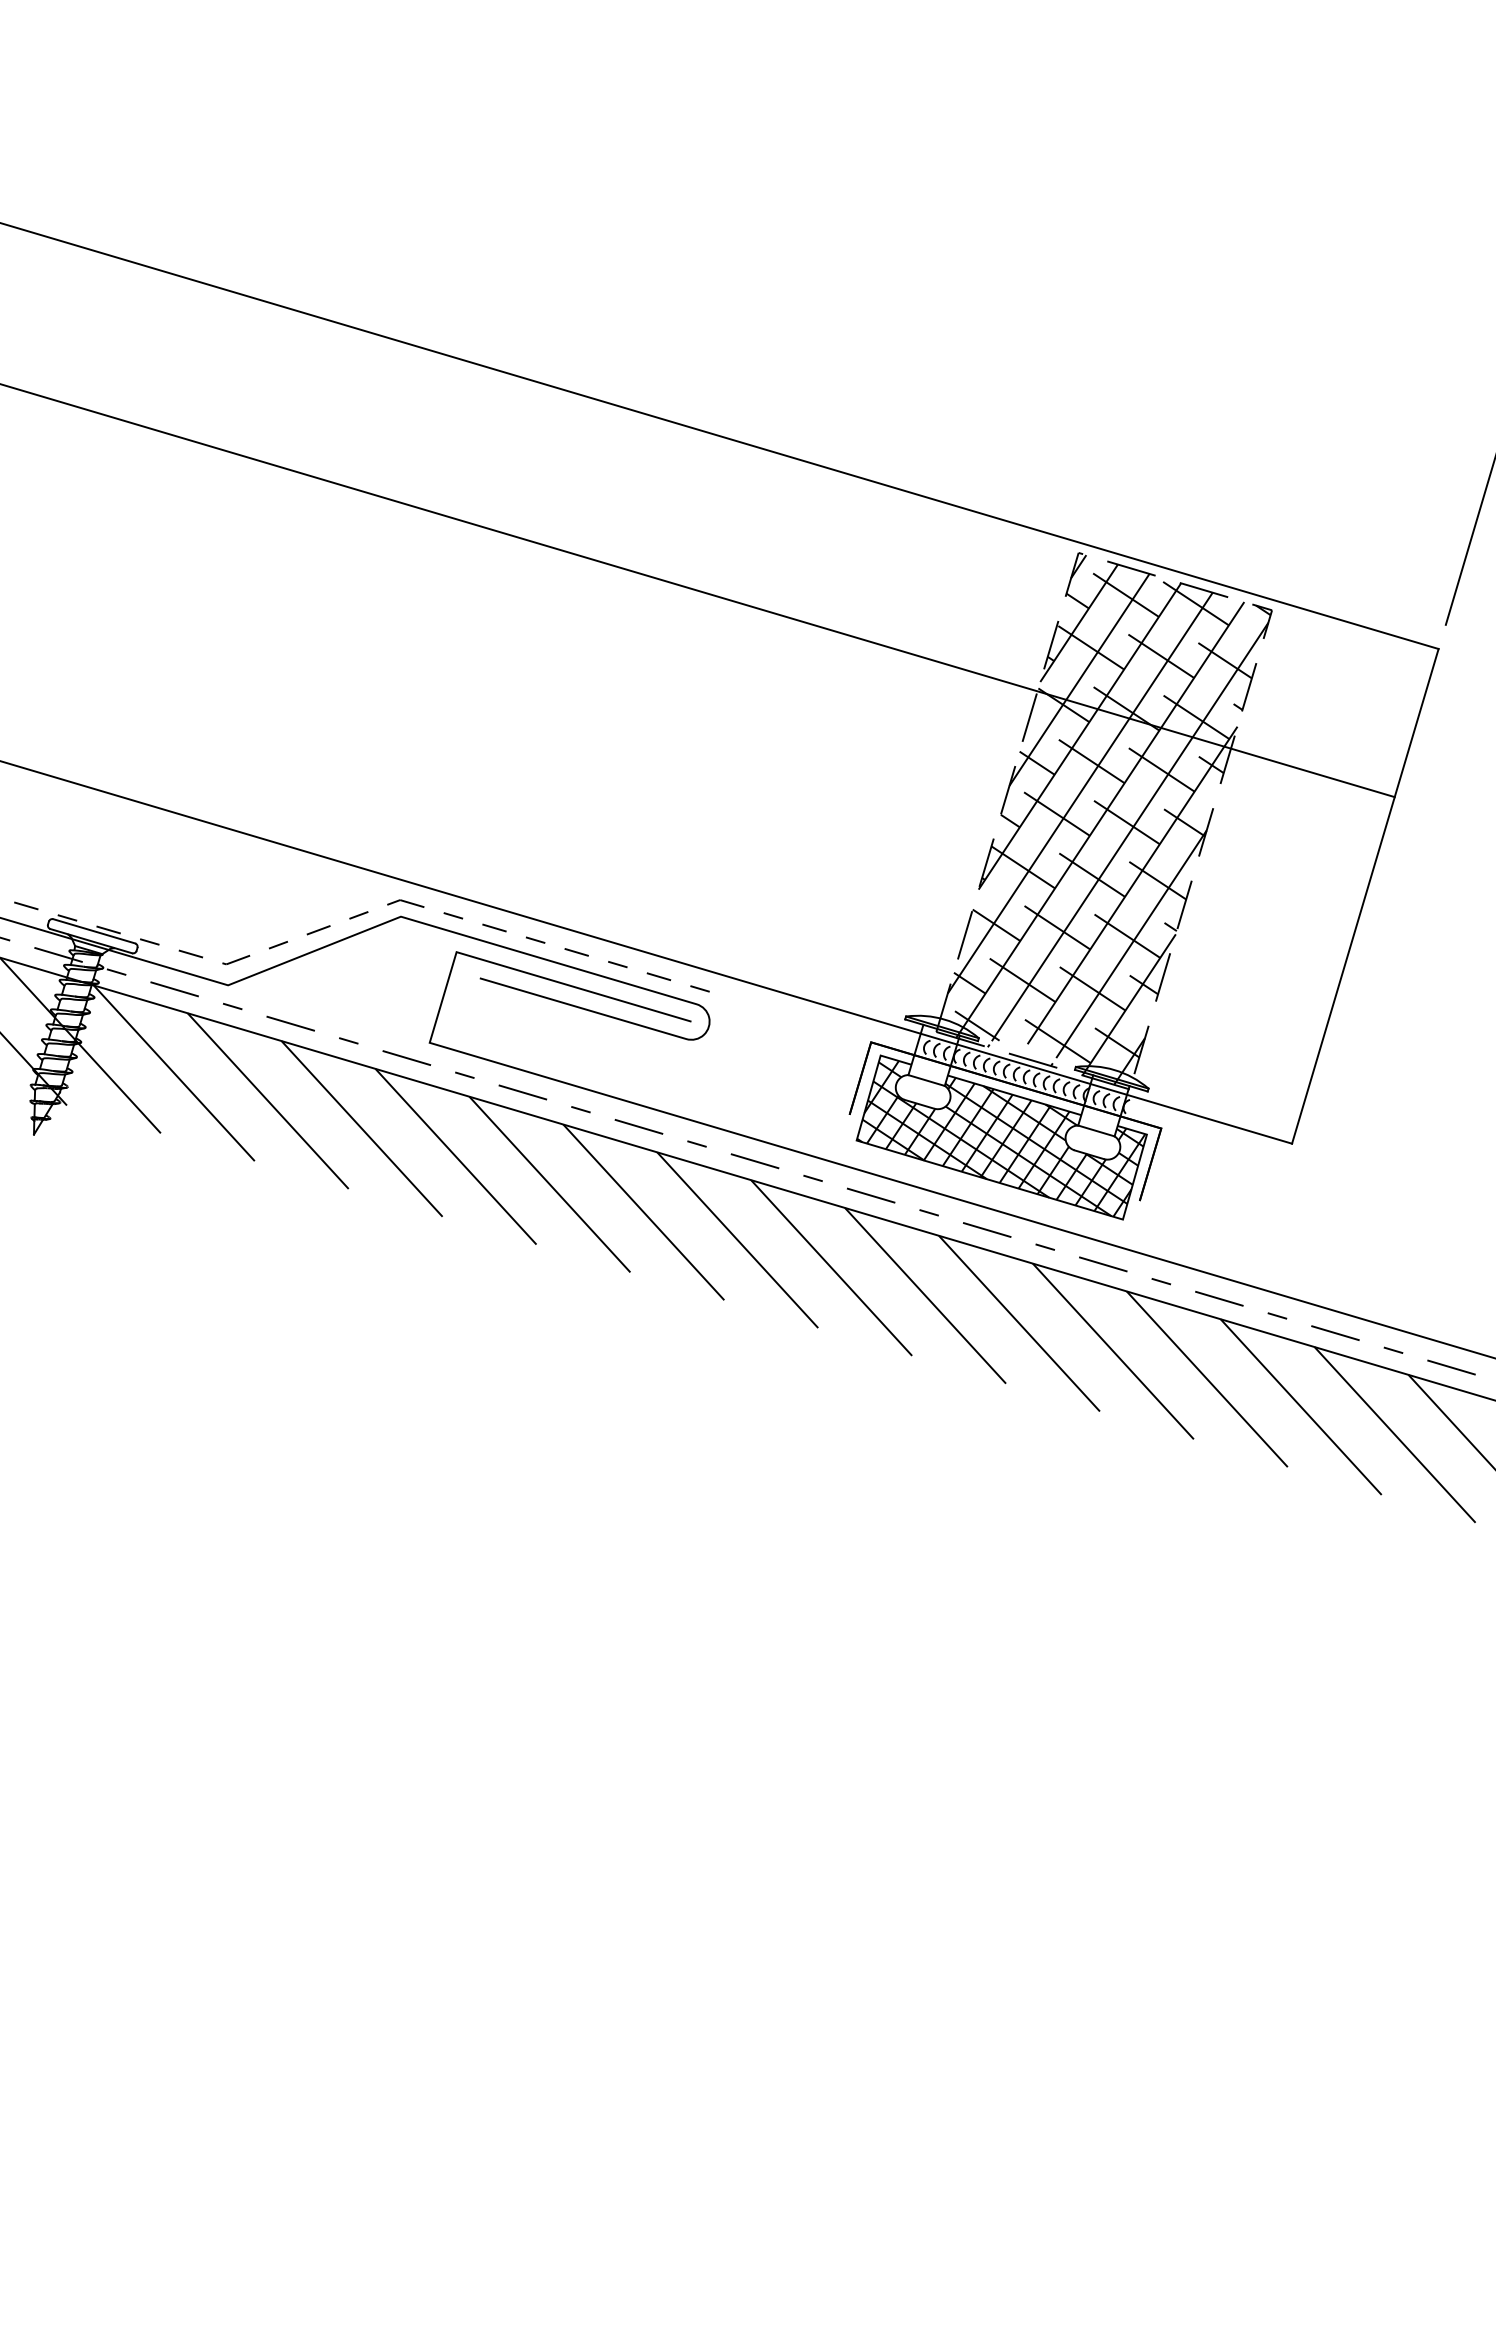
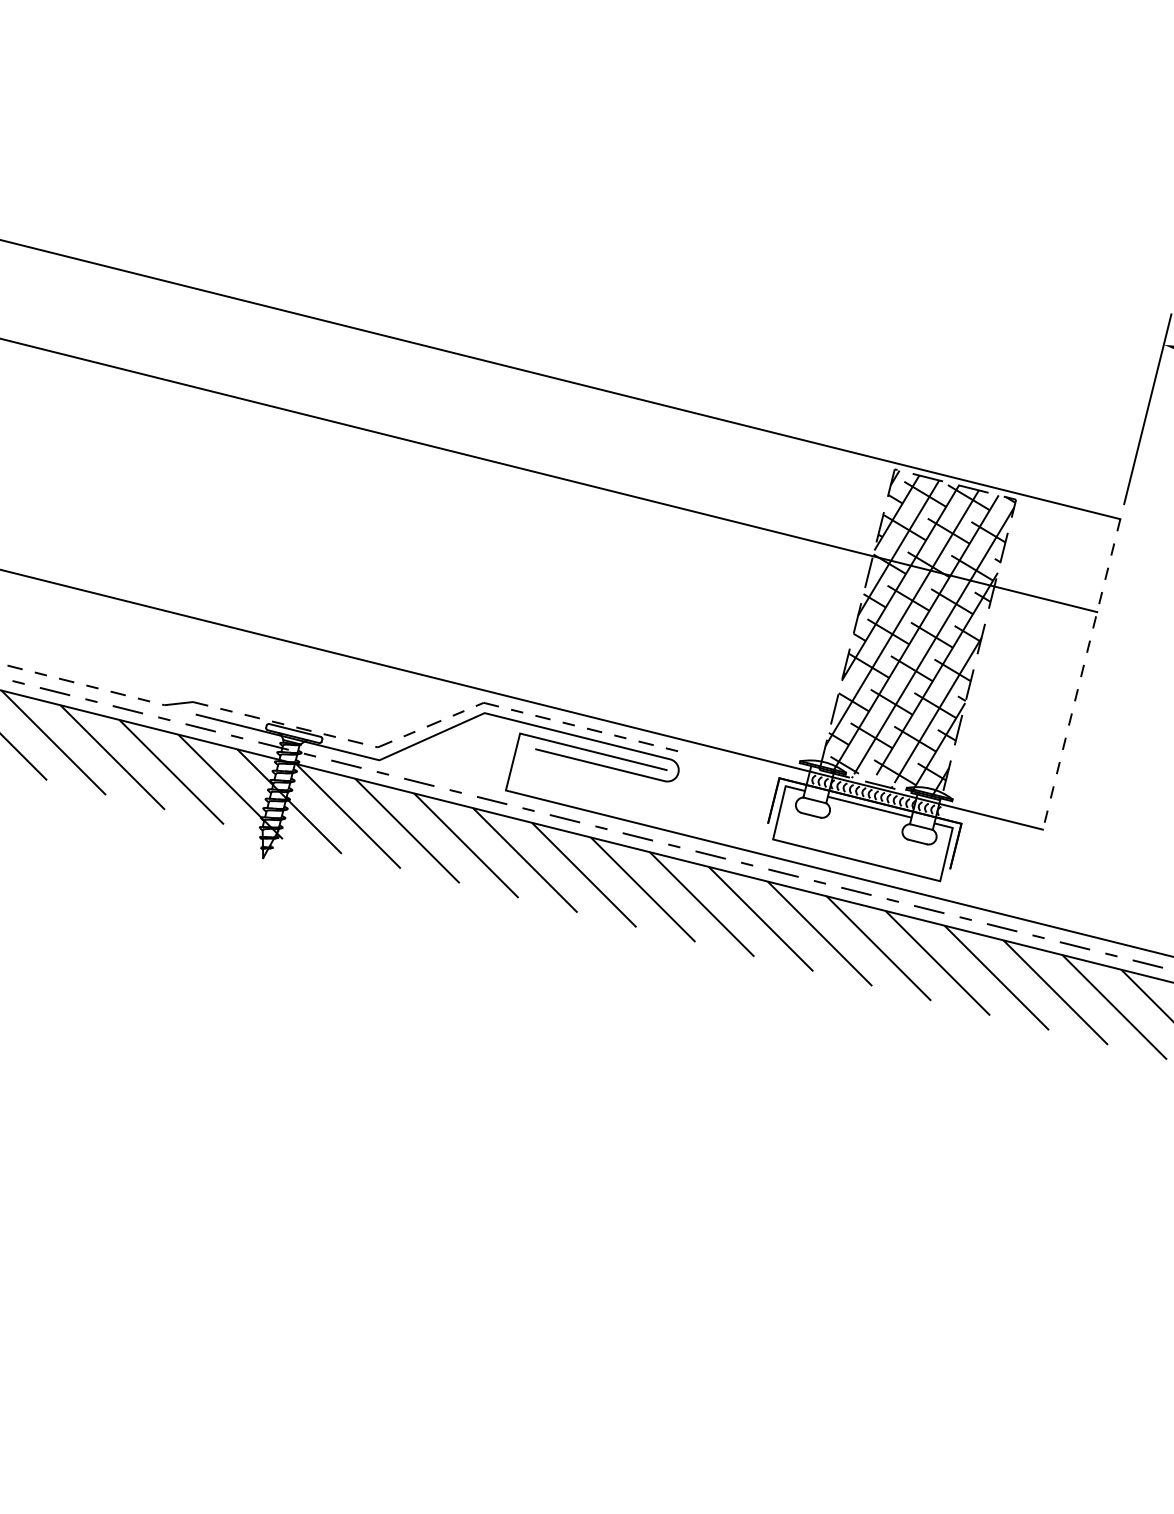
line: (1365, 896) -> (1081, 674), solid -> dashed
hatch: (1001, 1138) -> (862, 834), removed

